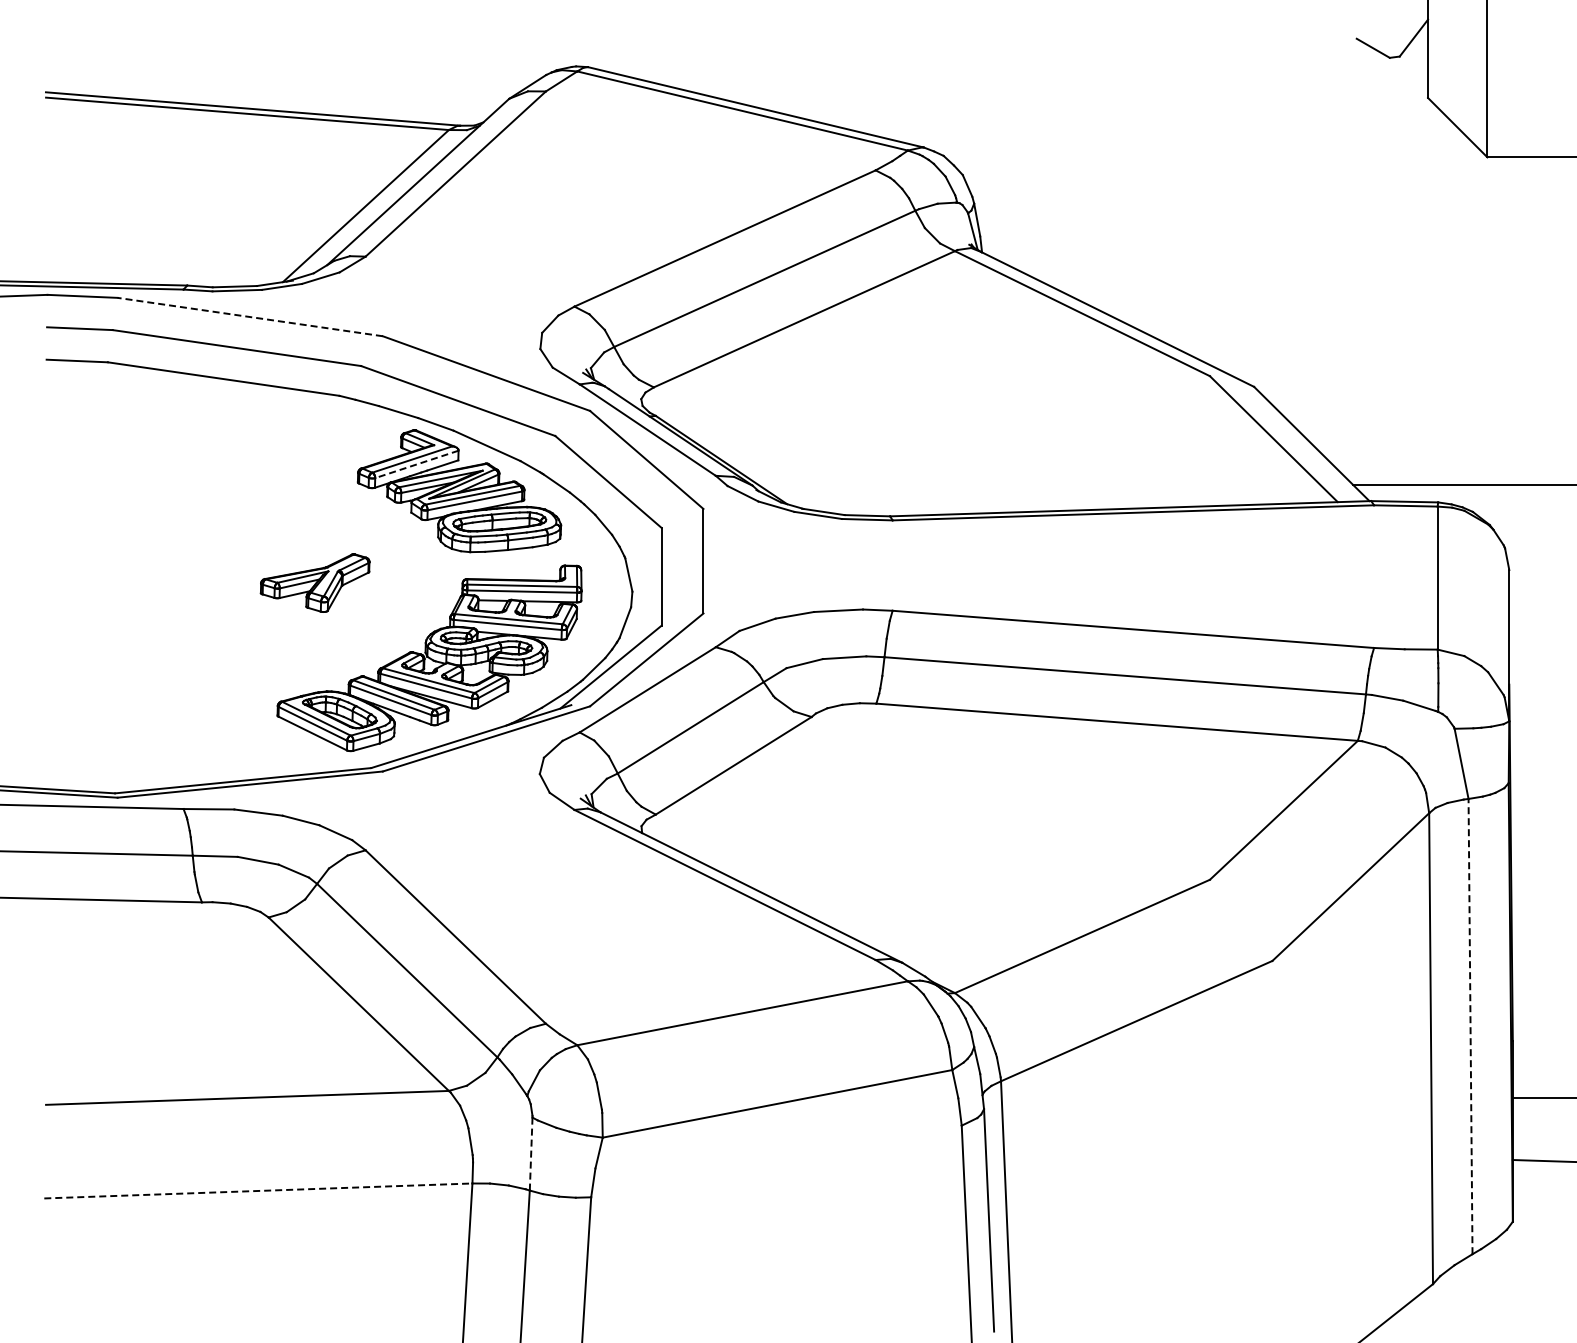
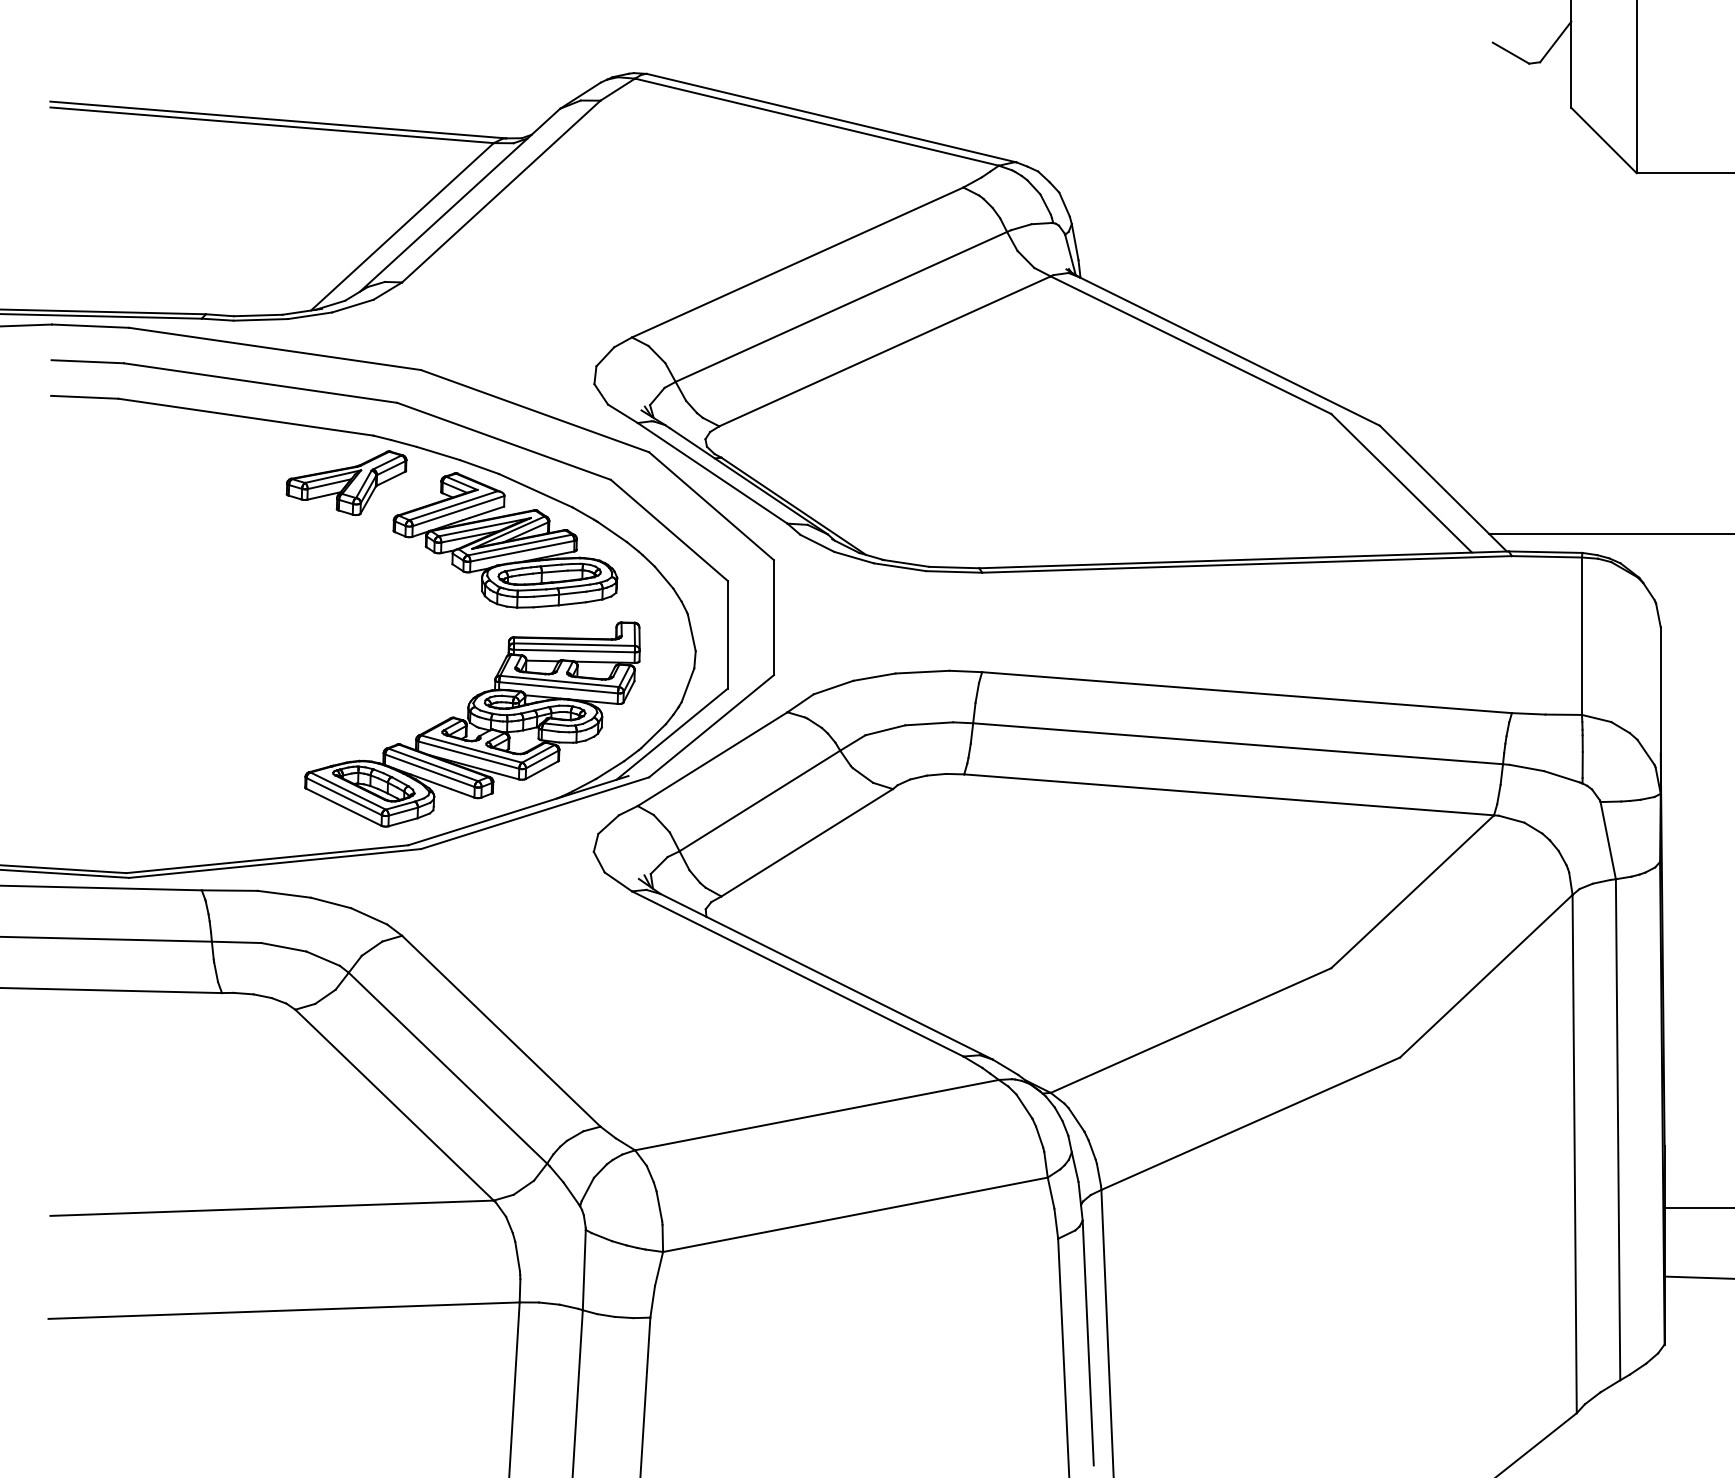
line: (250, 317) -> (275, 349), dashed -> solid
line: (416, 464) -> (458, 511), dashed -> solid
part: (314, 582) -> (345, 482), moved
line: (1470, 1026) -> (1618, 1129), dashed -> solid
line: (531, 1154) -> (584, 1270), dashed -> solid
line: (258, 1190) -> (284, 1310), dashed -> solid

